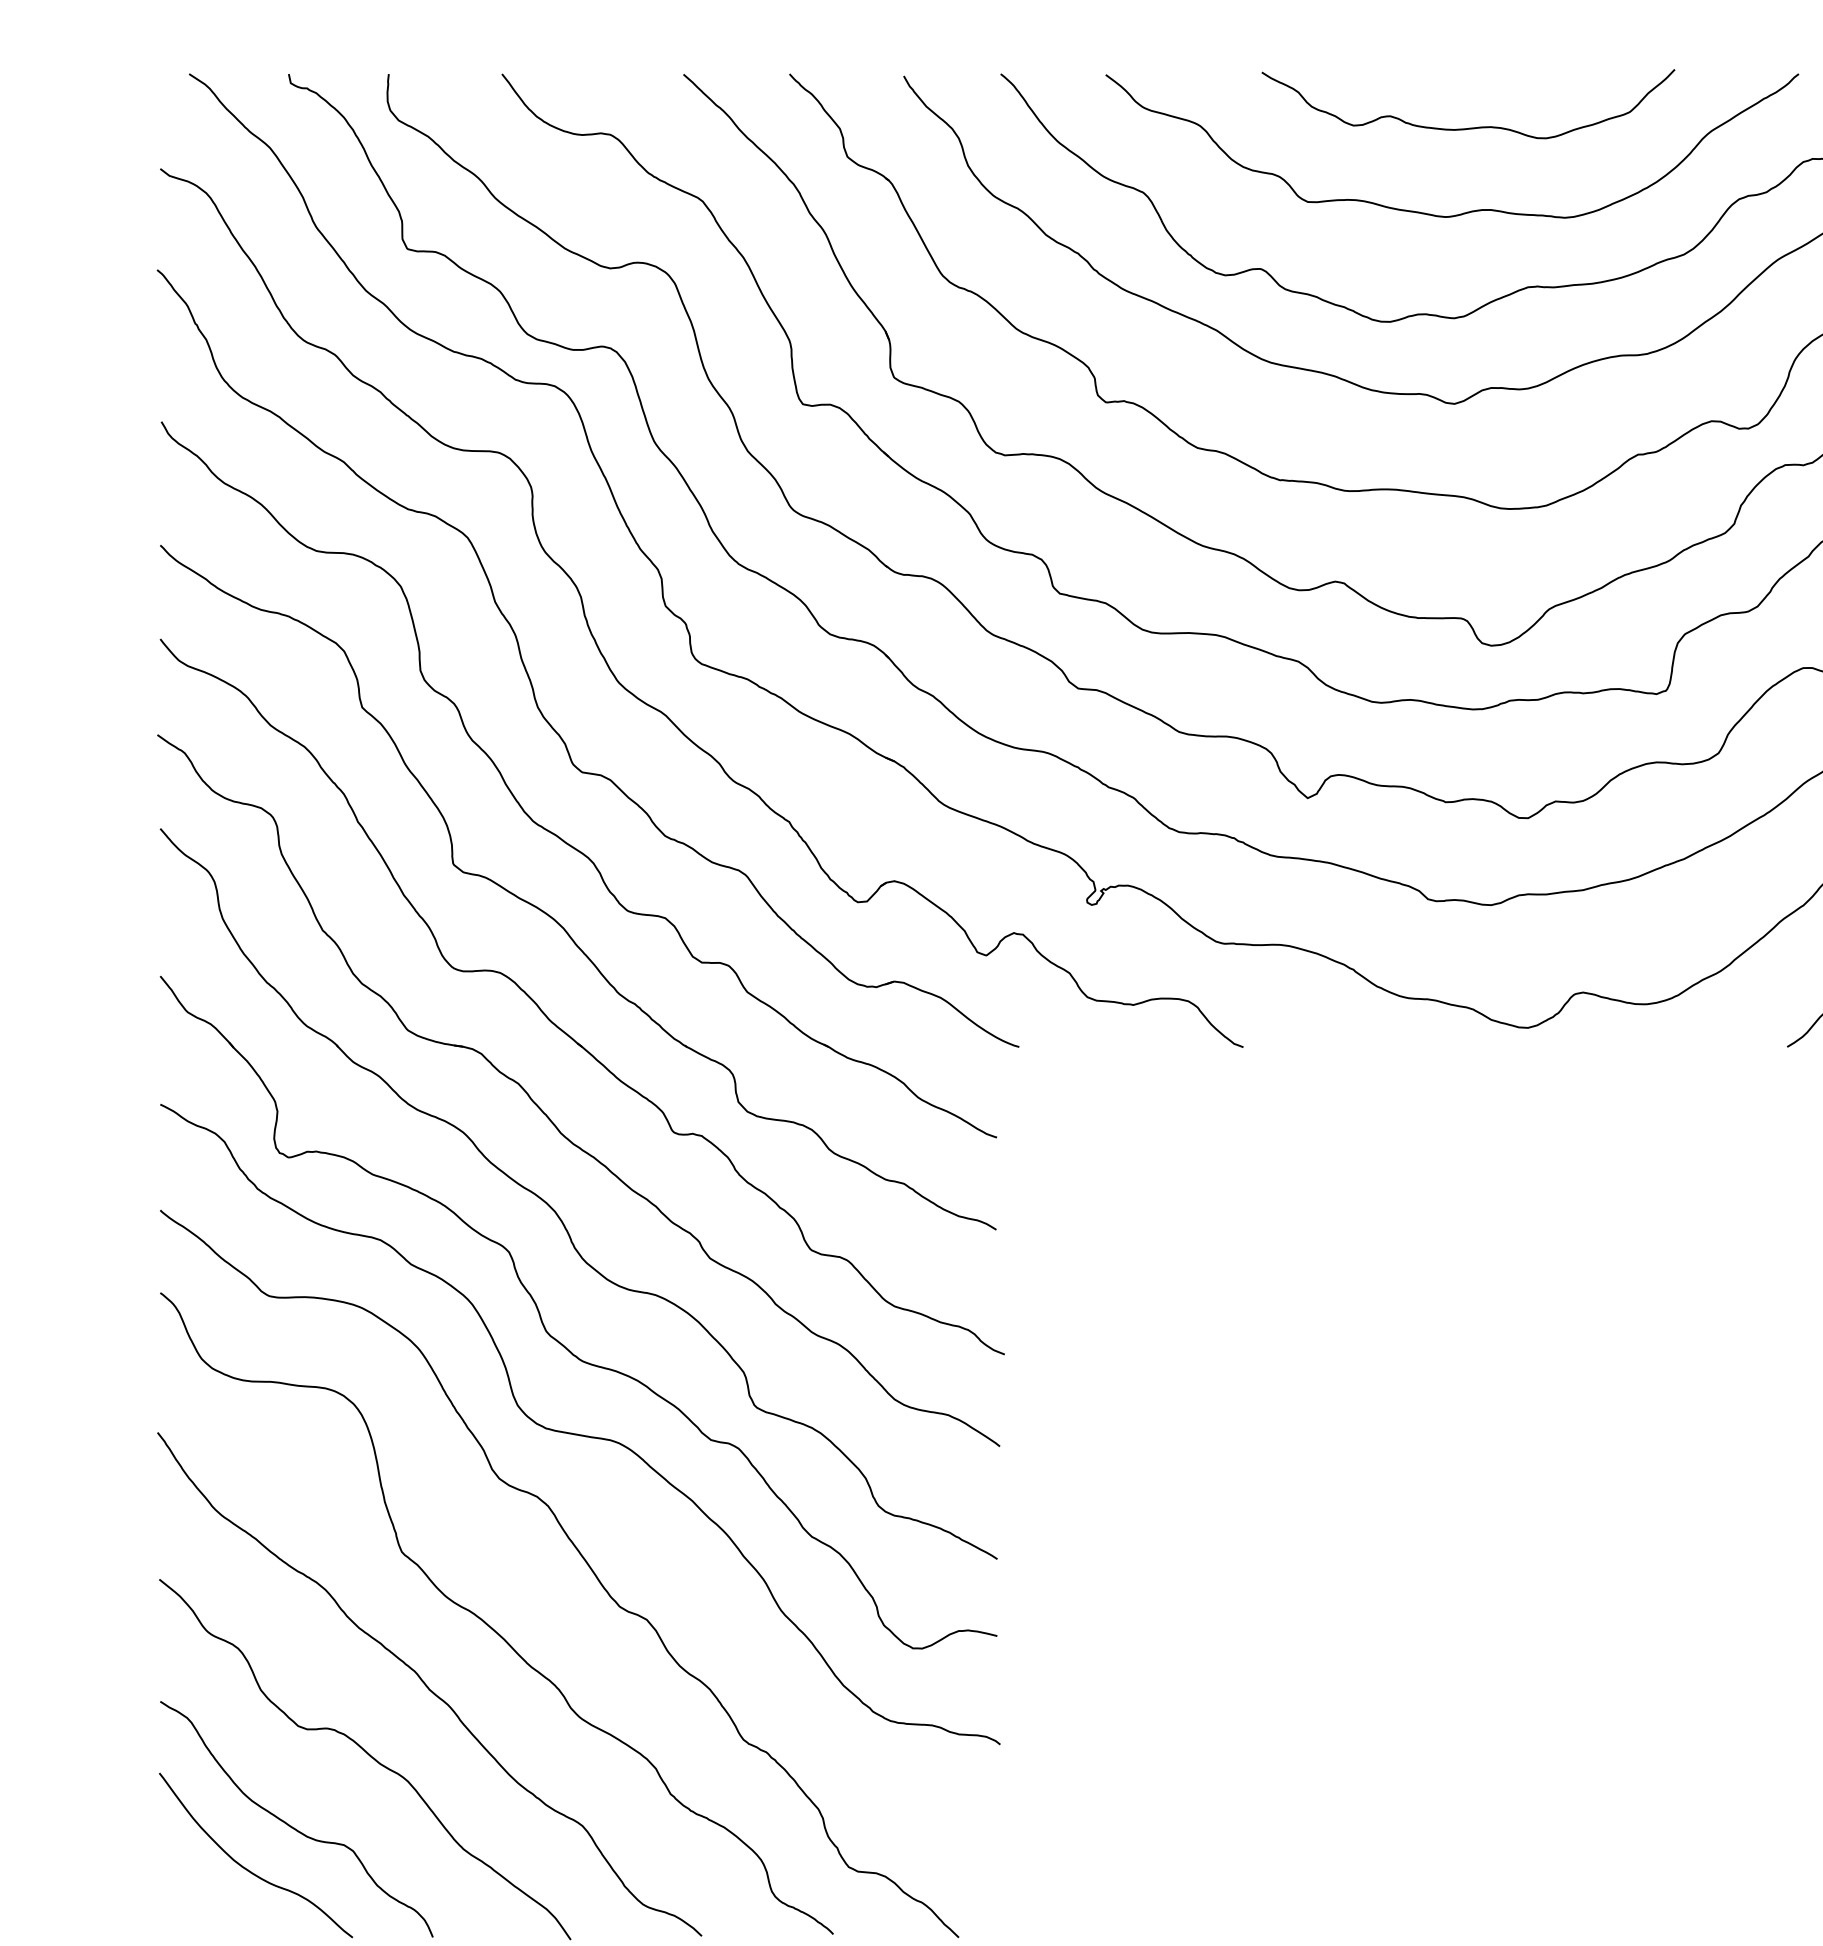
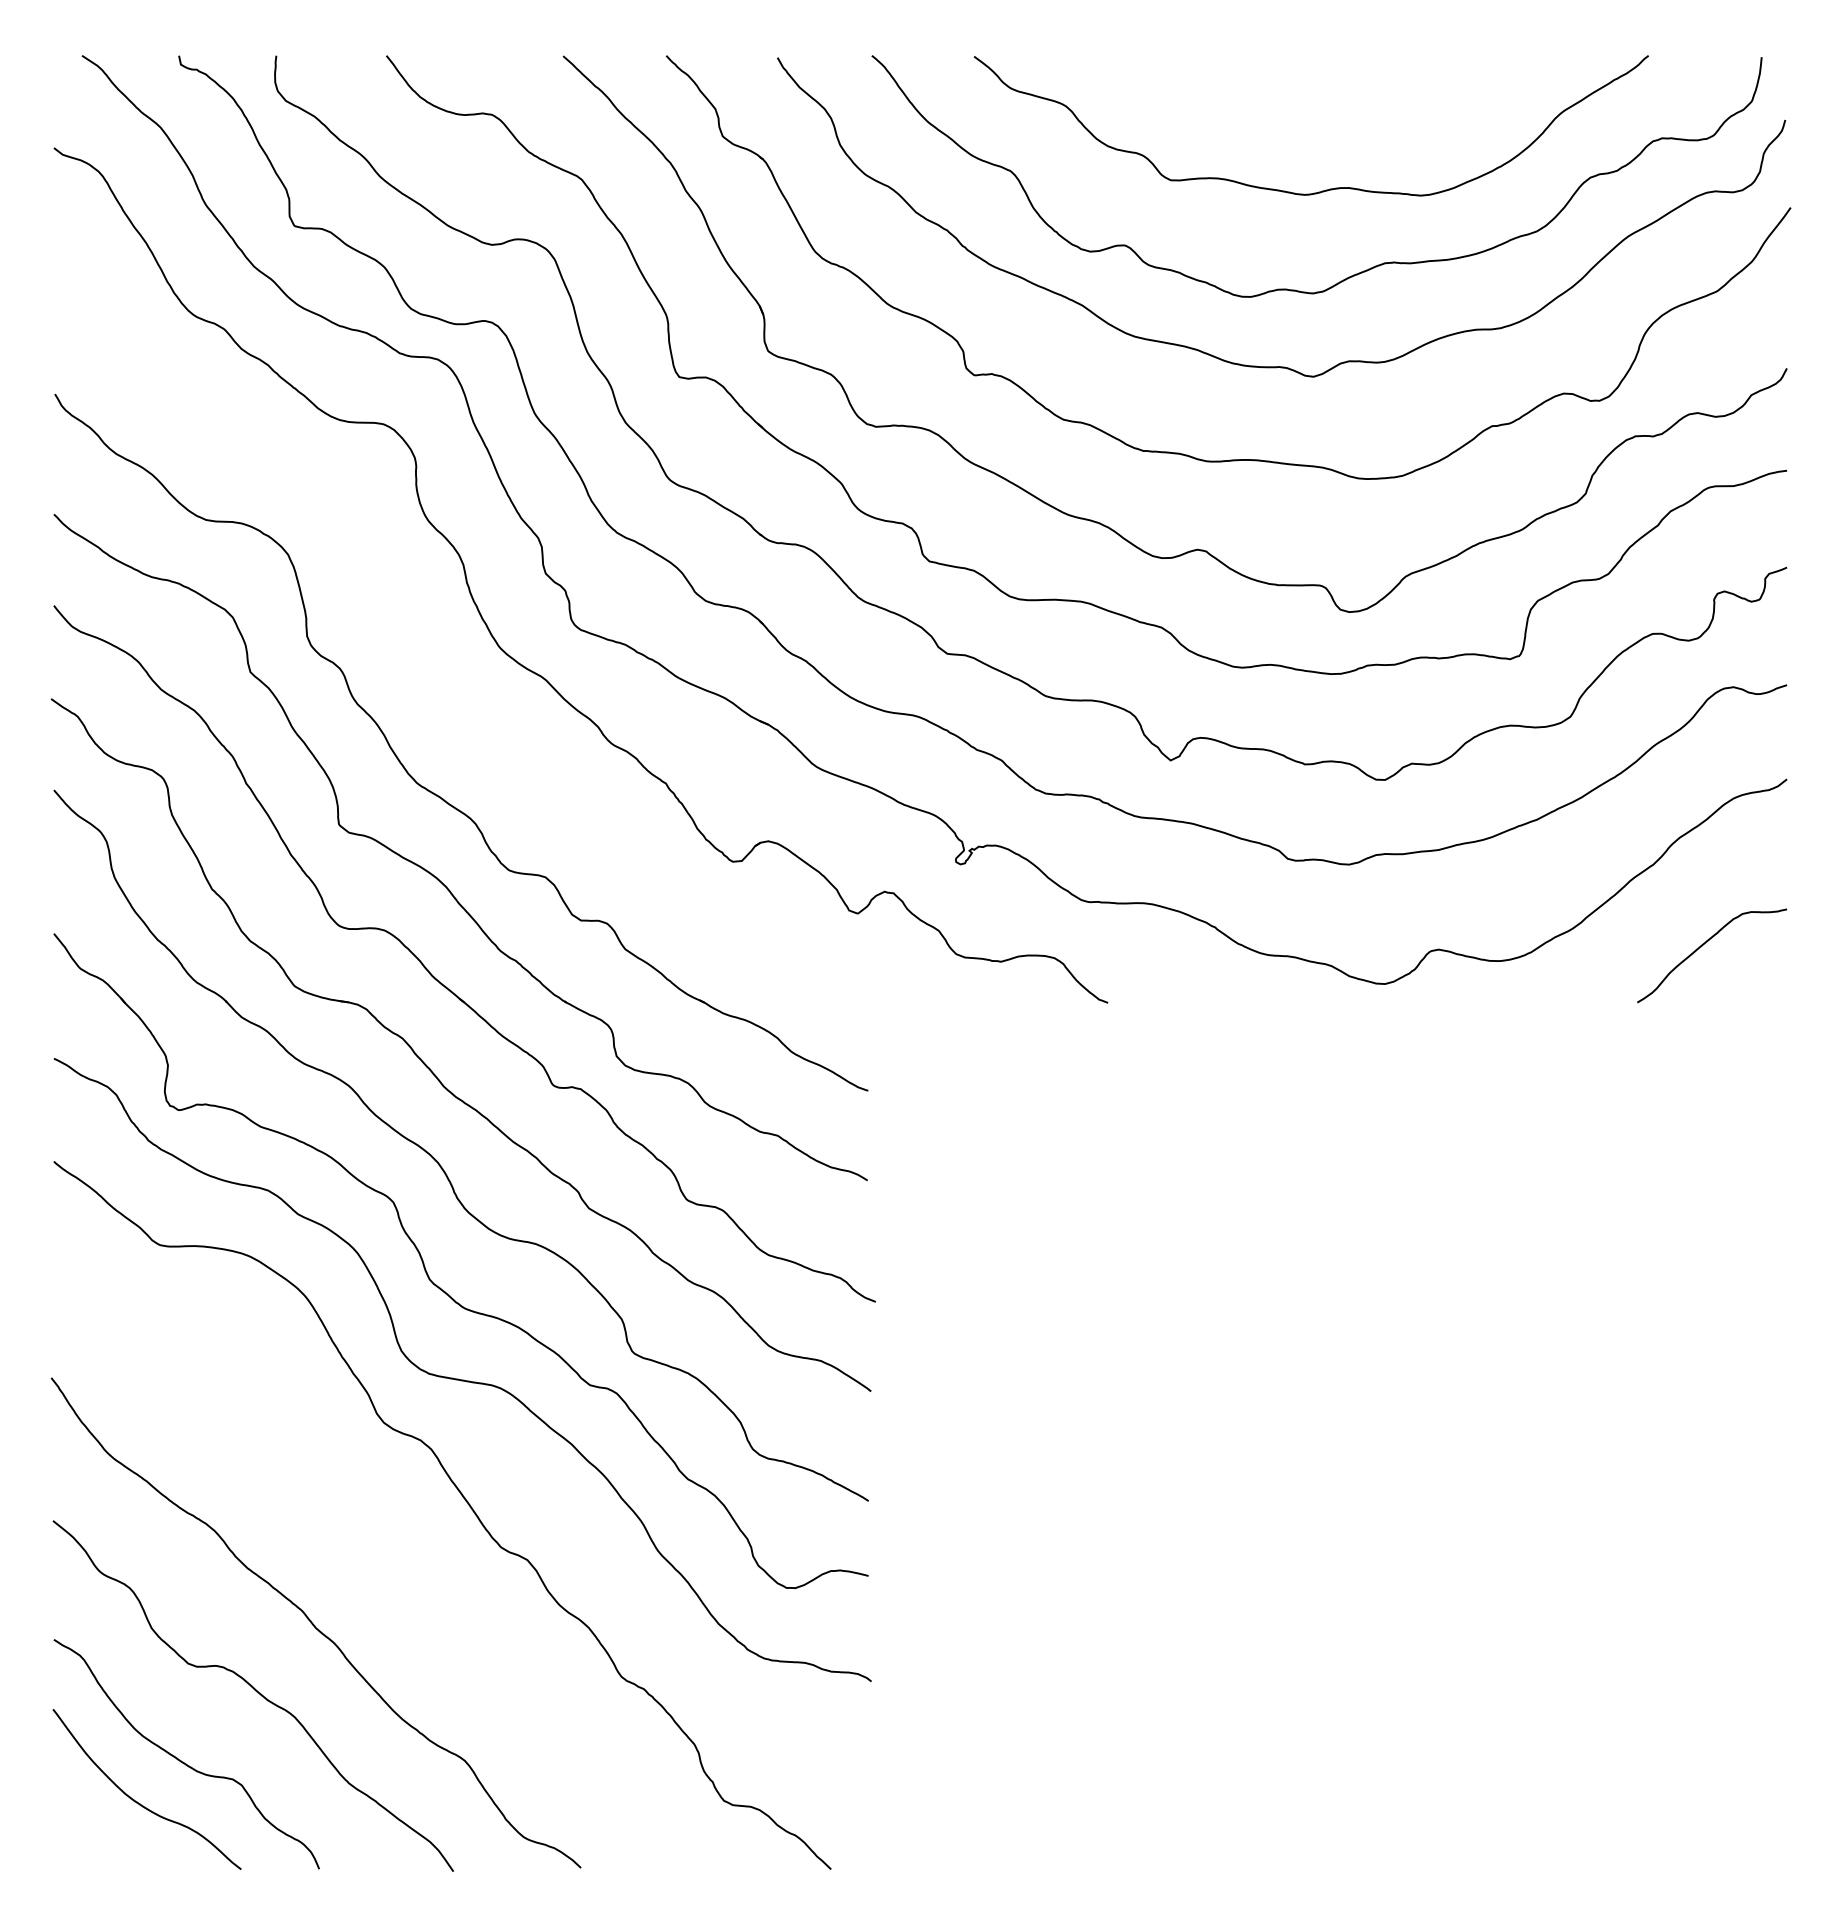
curve: (1470, 127) -> (1329, 107), removed
part: (530, 679) -> (414, 644), removed
curve: (486, 1622) -> (371, 1562), removed

